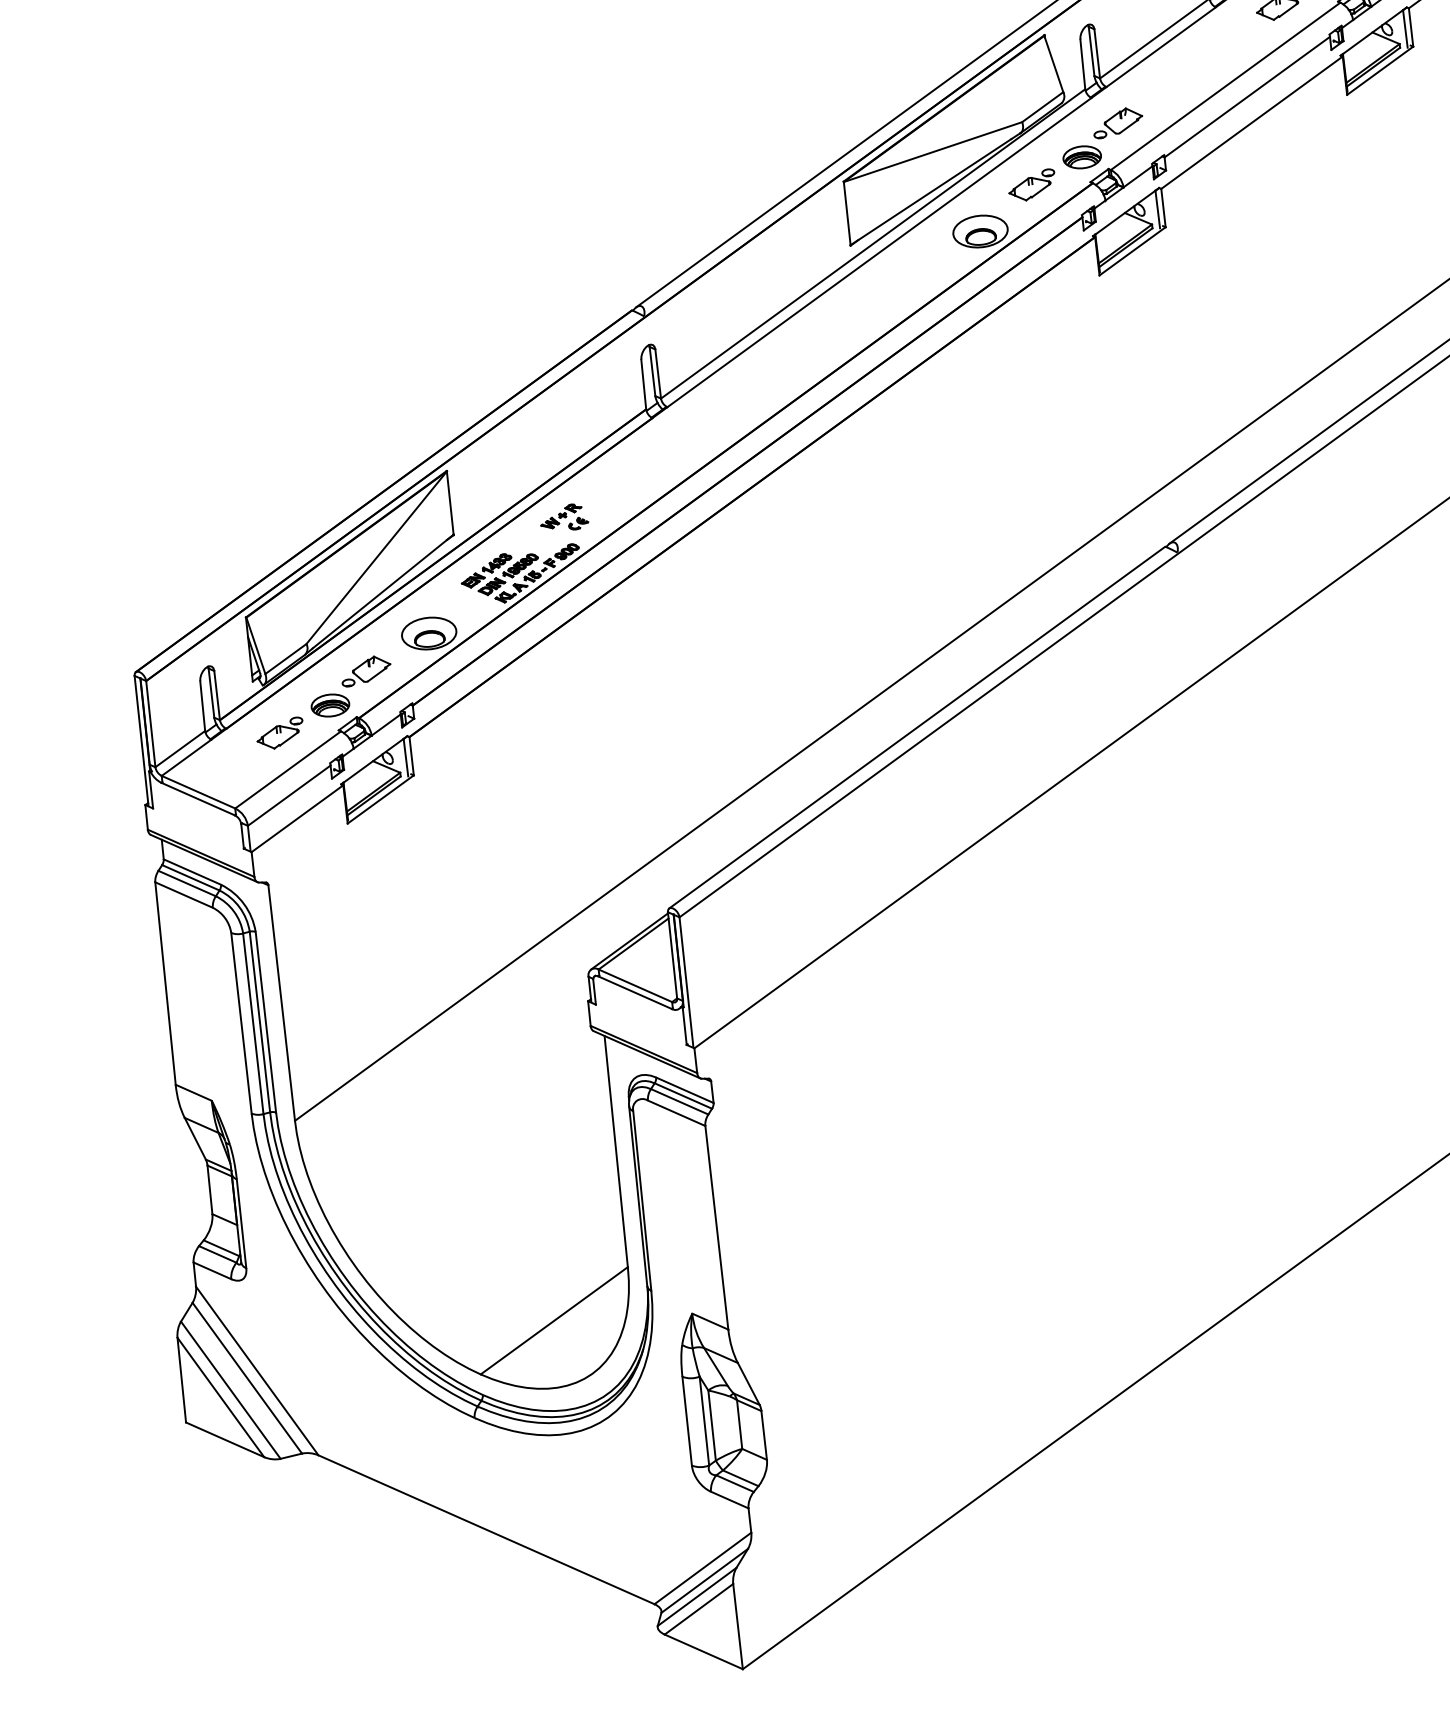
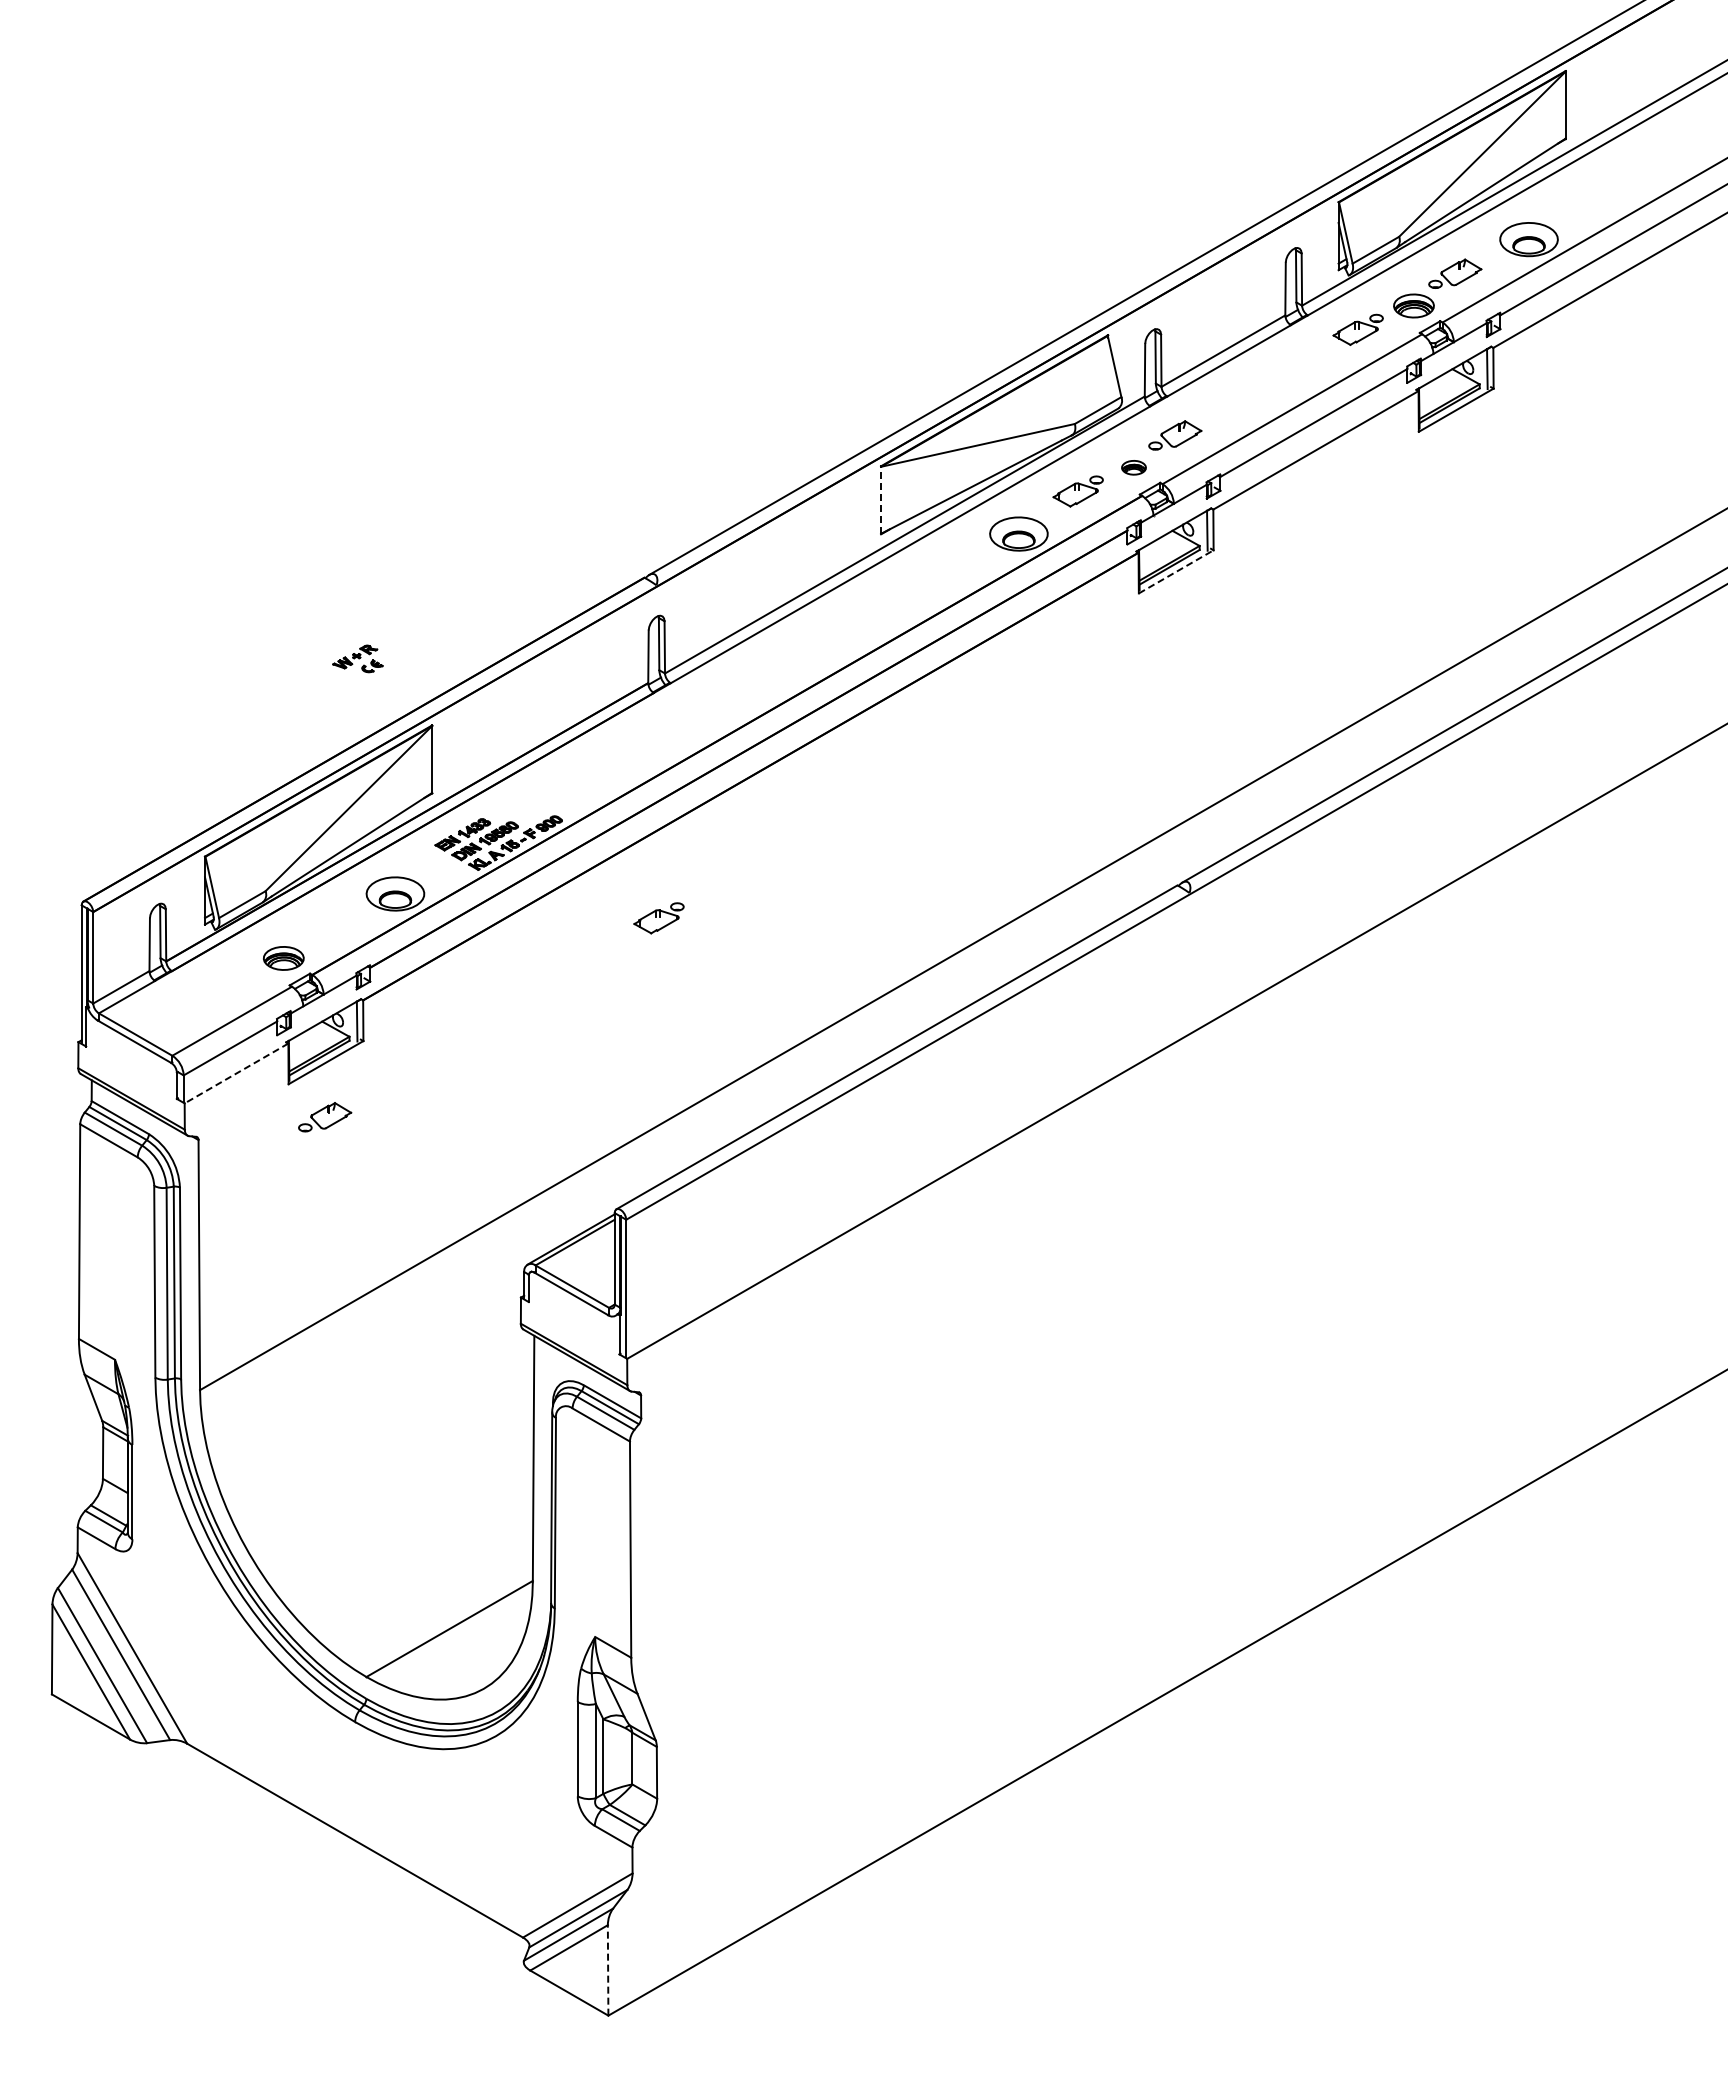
part: (1081, 157) -> (1133, 467), size x0.6
line: (847, 213) -> (881, 500), solid -> dashed
line: (1132, 250) -> (1176, 571), solid -> dashed
part: (563, 517) -> (357, 658), moved
part: (366, 671) -> (325, 1117), moved
part: (279, 733) -> (658, 918), moved
line: (297, 818) -> (236, 1073), solid -> dashed
line: (738, 1625) -> (608, 1969), solid -> dashed

